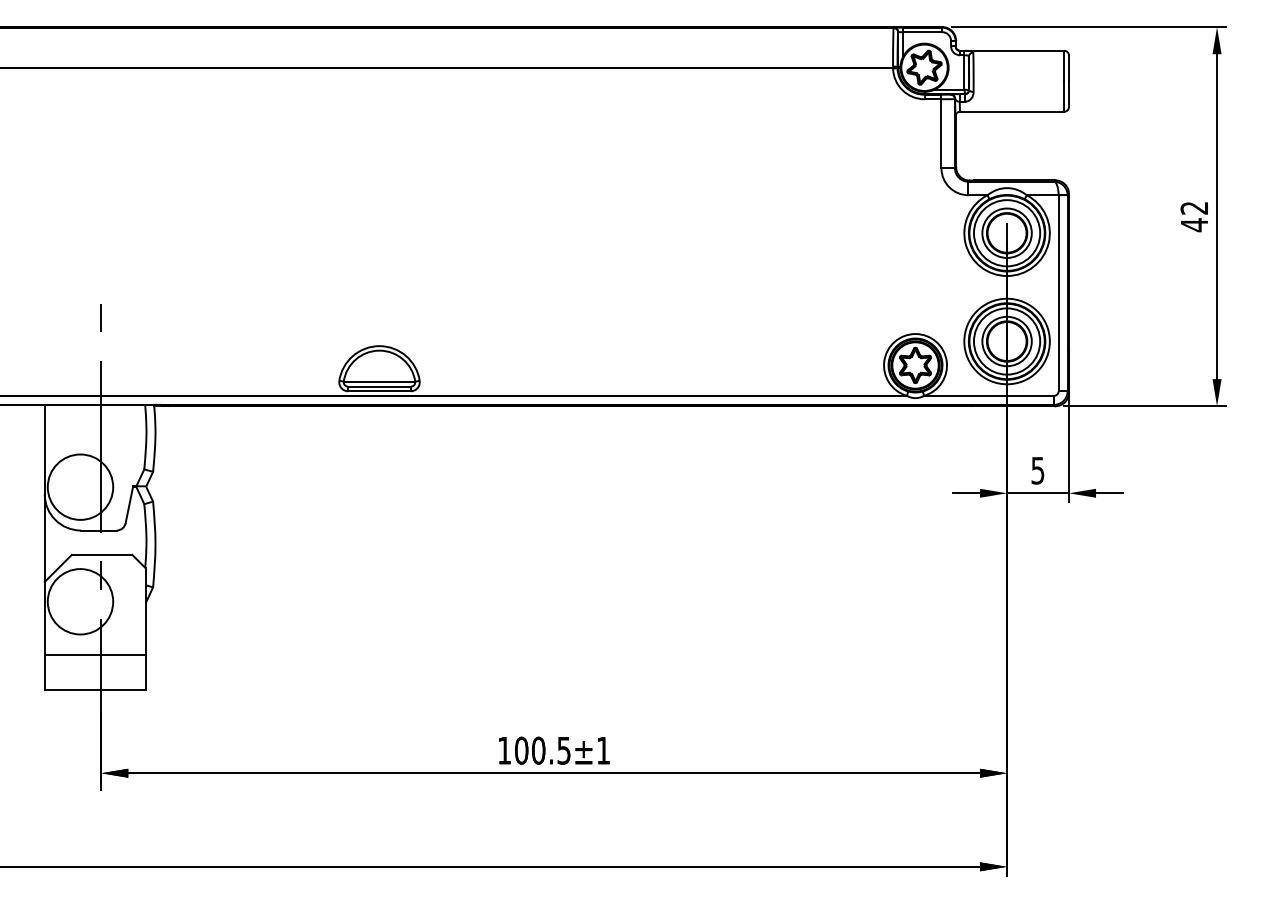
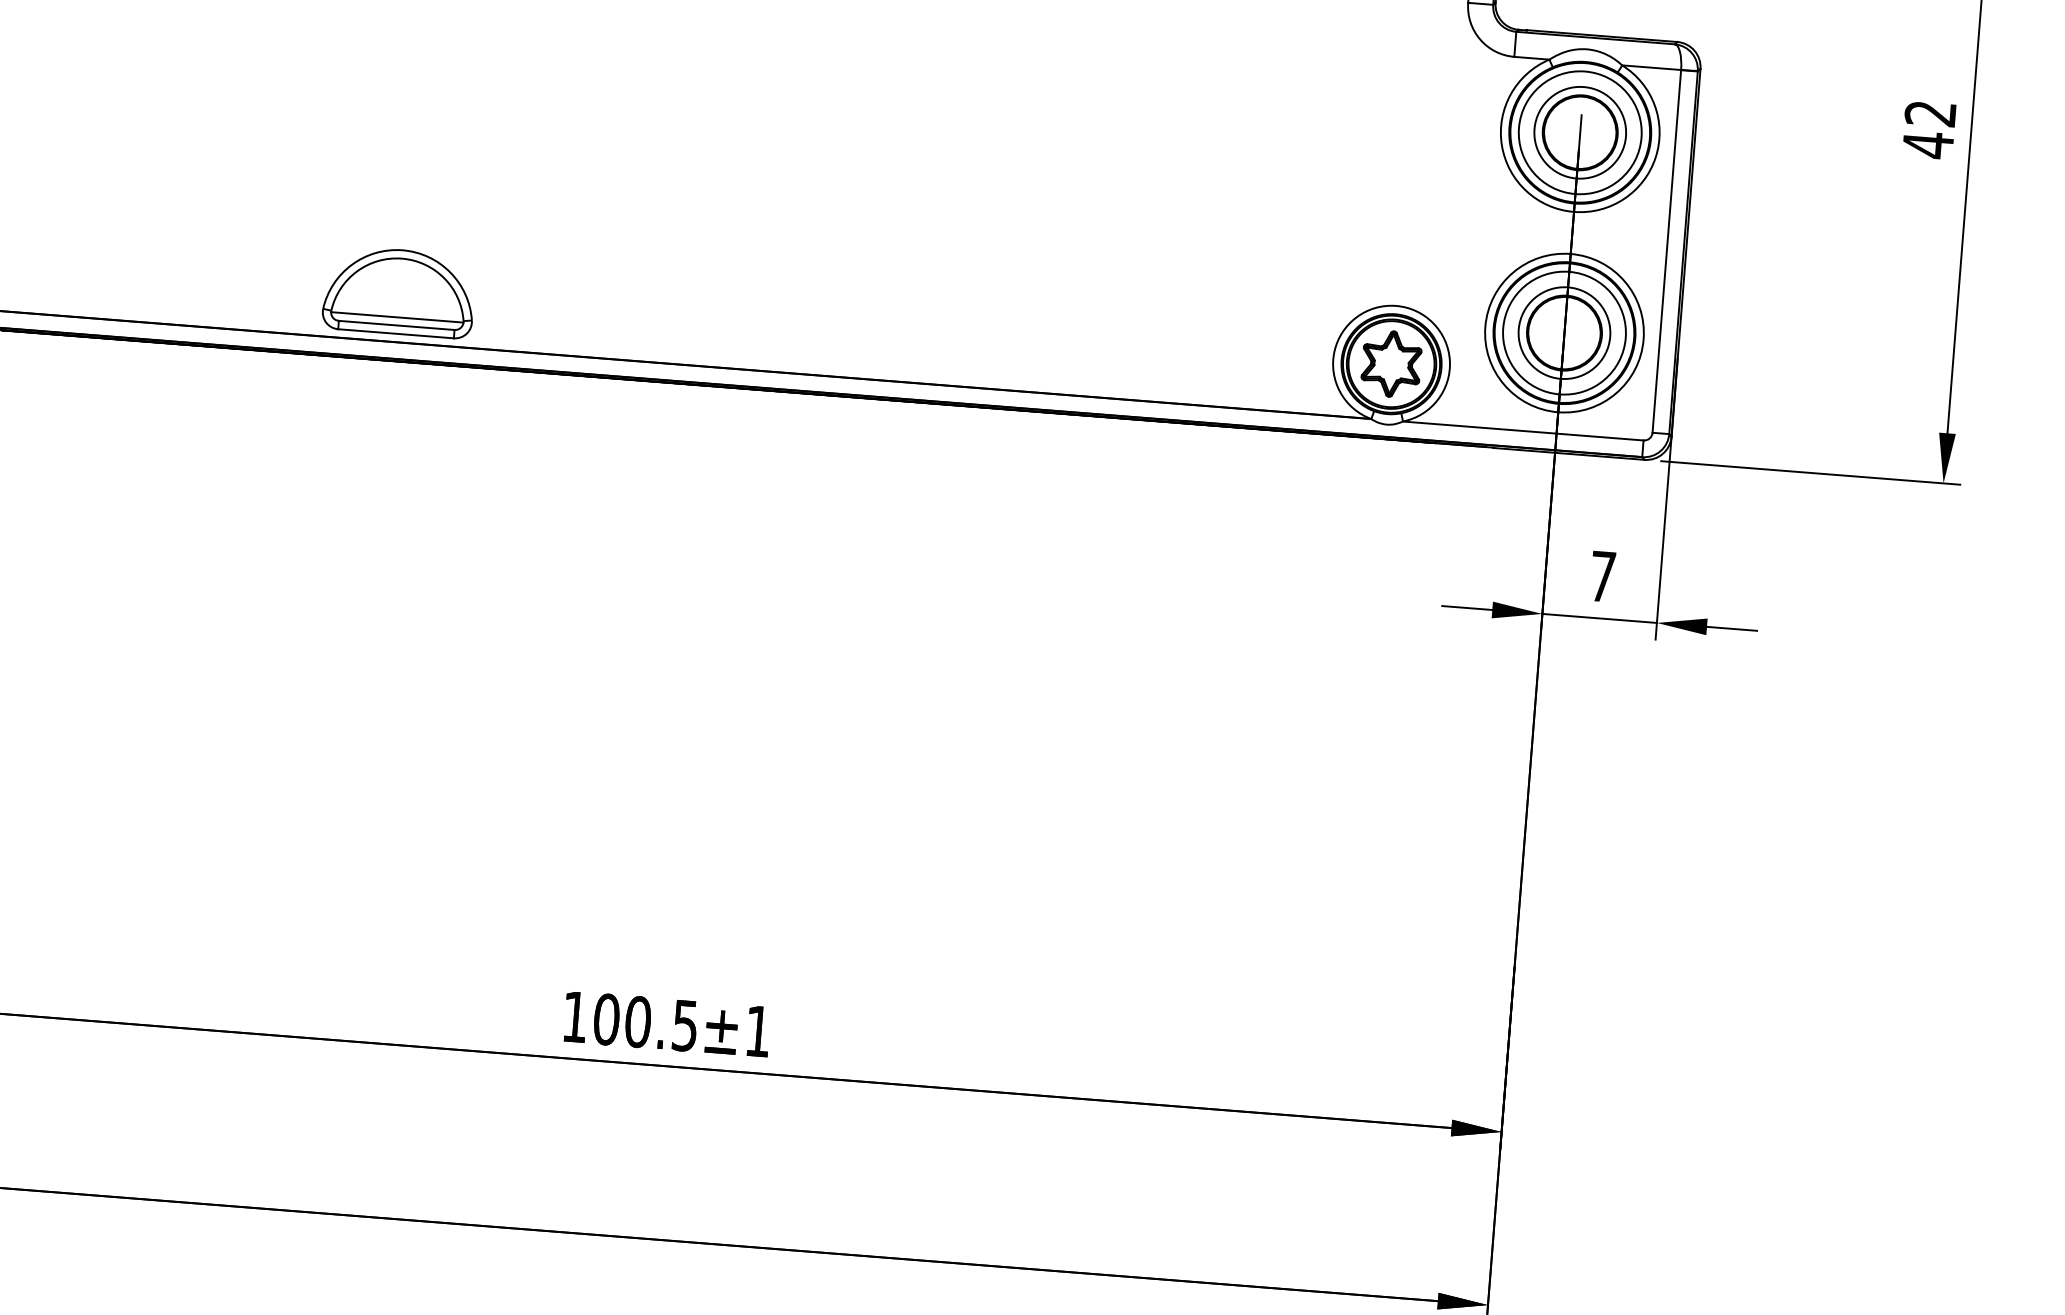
text: (1037, 470) -> (1601, 576), 5 -> 7

